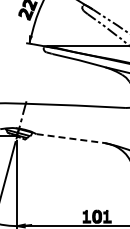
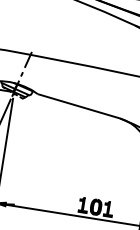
line: (71, 138) -> (79, 106), dashed -> solid

